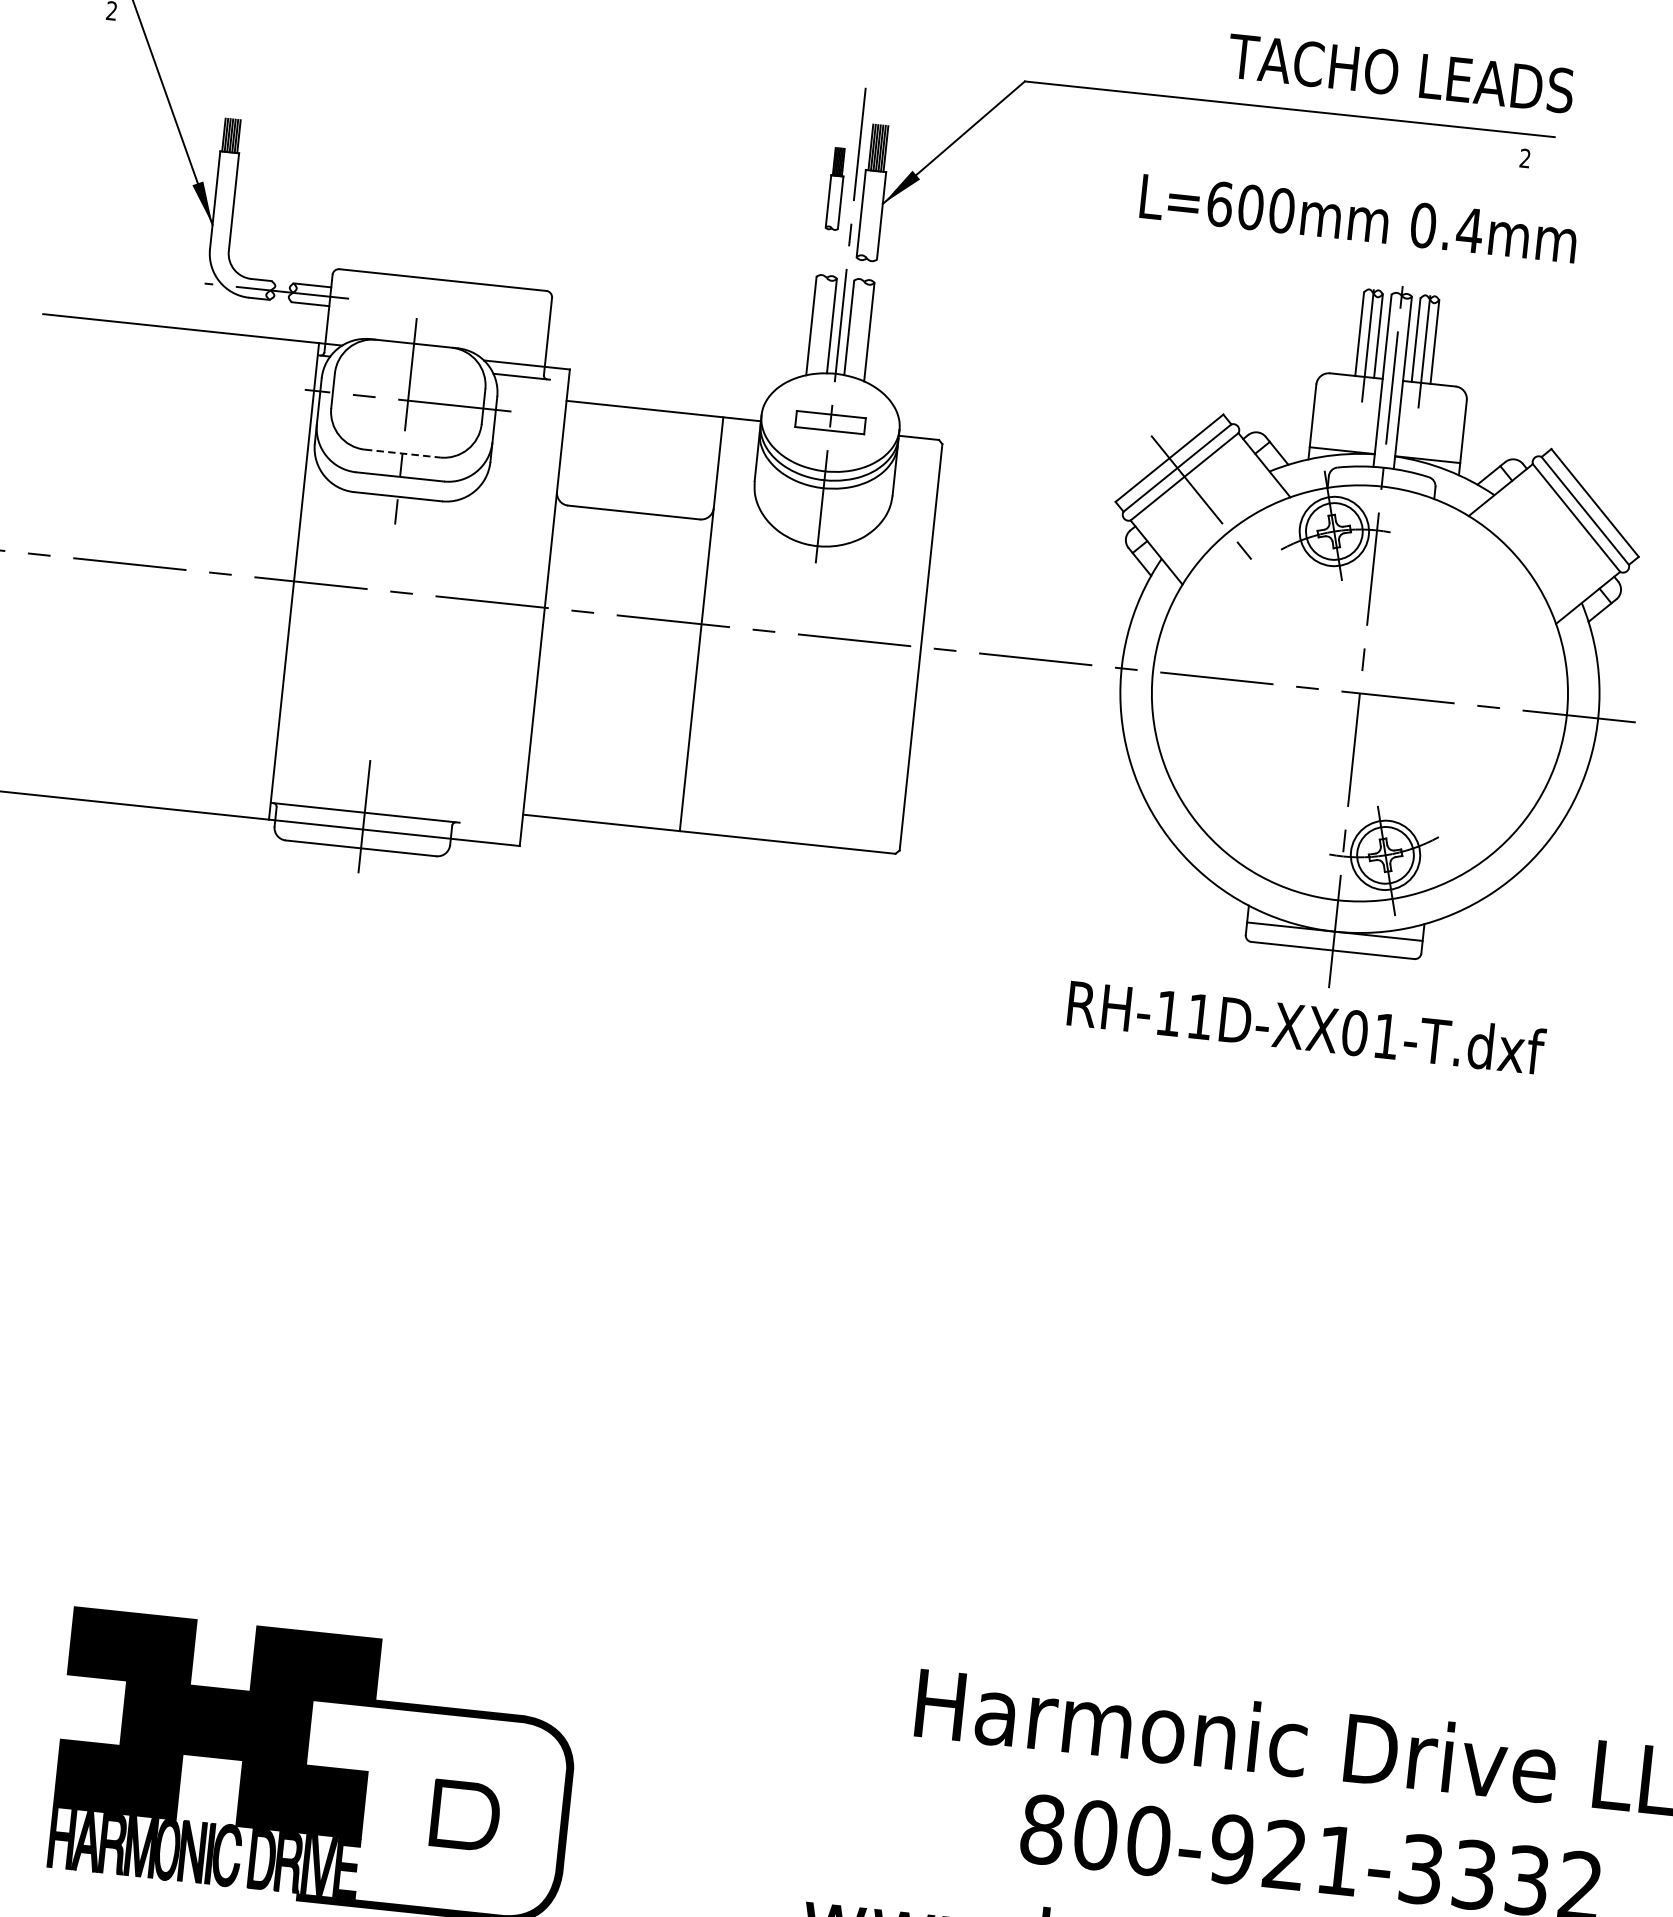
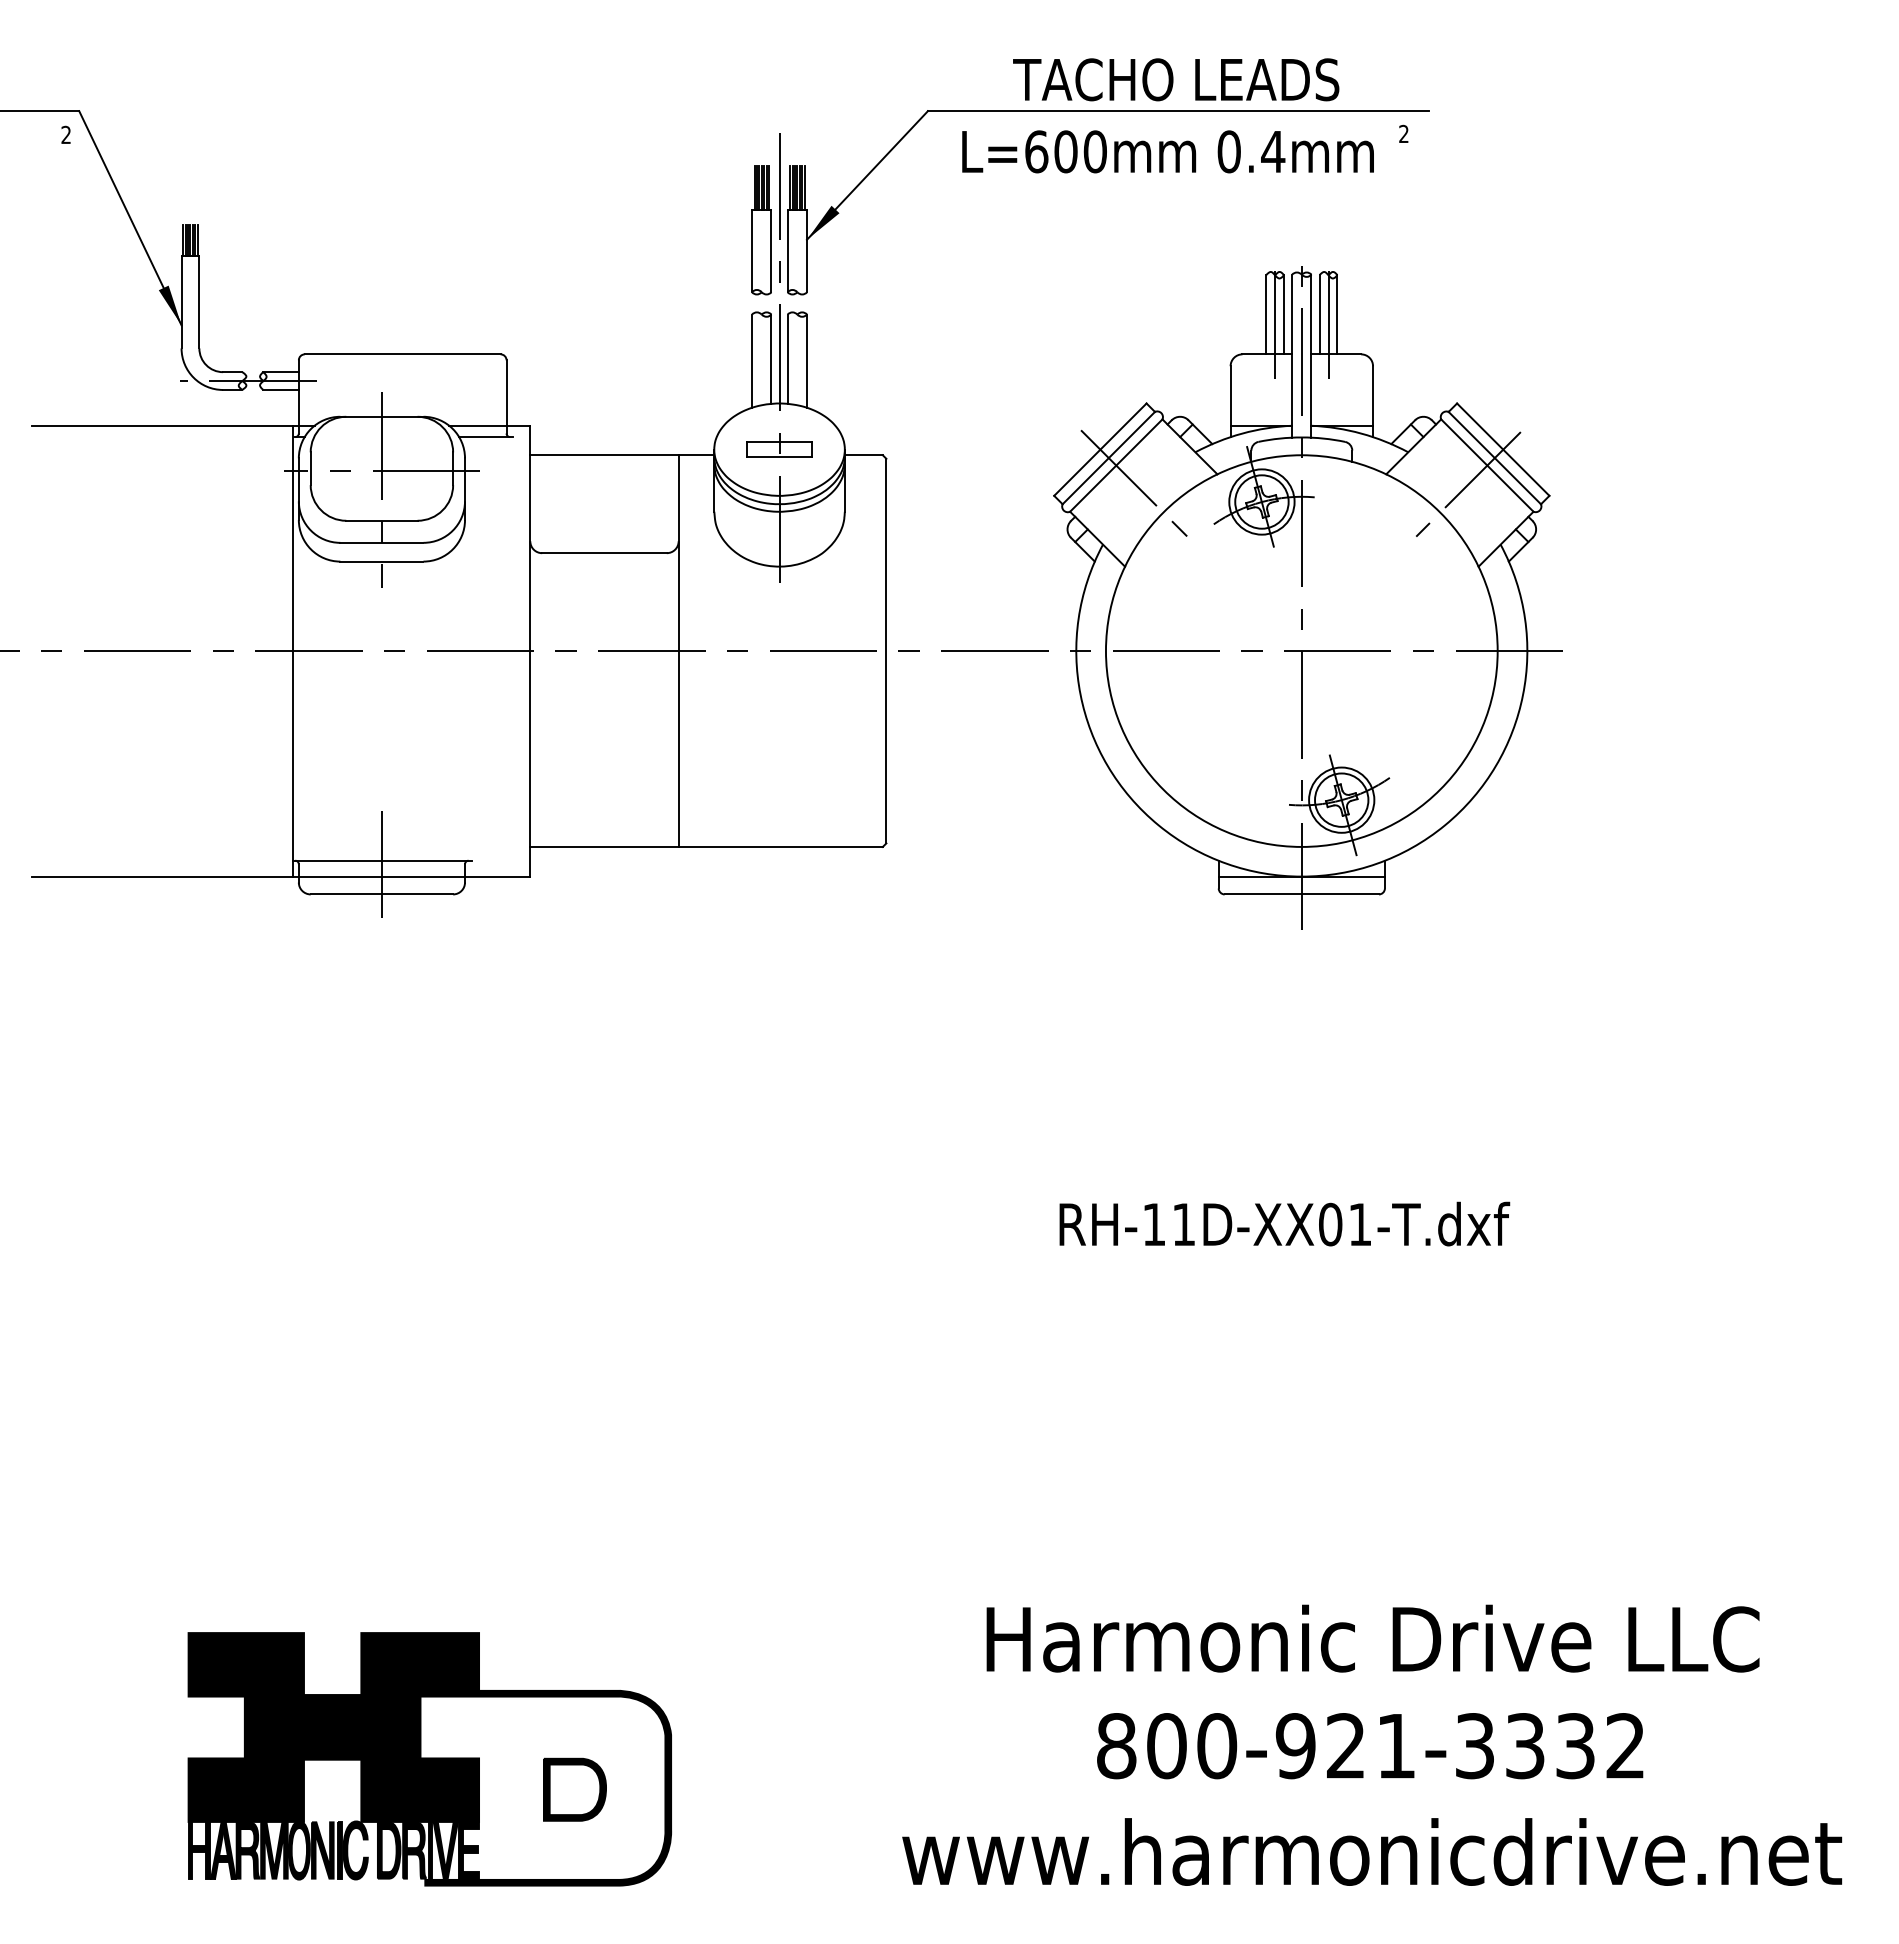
text: (1401, 73) -> (1176, 79), moved
part: (835, 189) -> (761, 230), size x1.67
text: (1358, 218) -> (1167, 151), moved
line: (402, 453) -> (381, 520), dashed -> solid
line: (1554, 535) -> (1468, 484), added
text: (1306, 1026) -> (1284, 1223), moved

